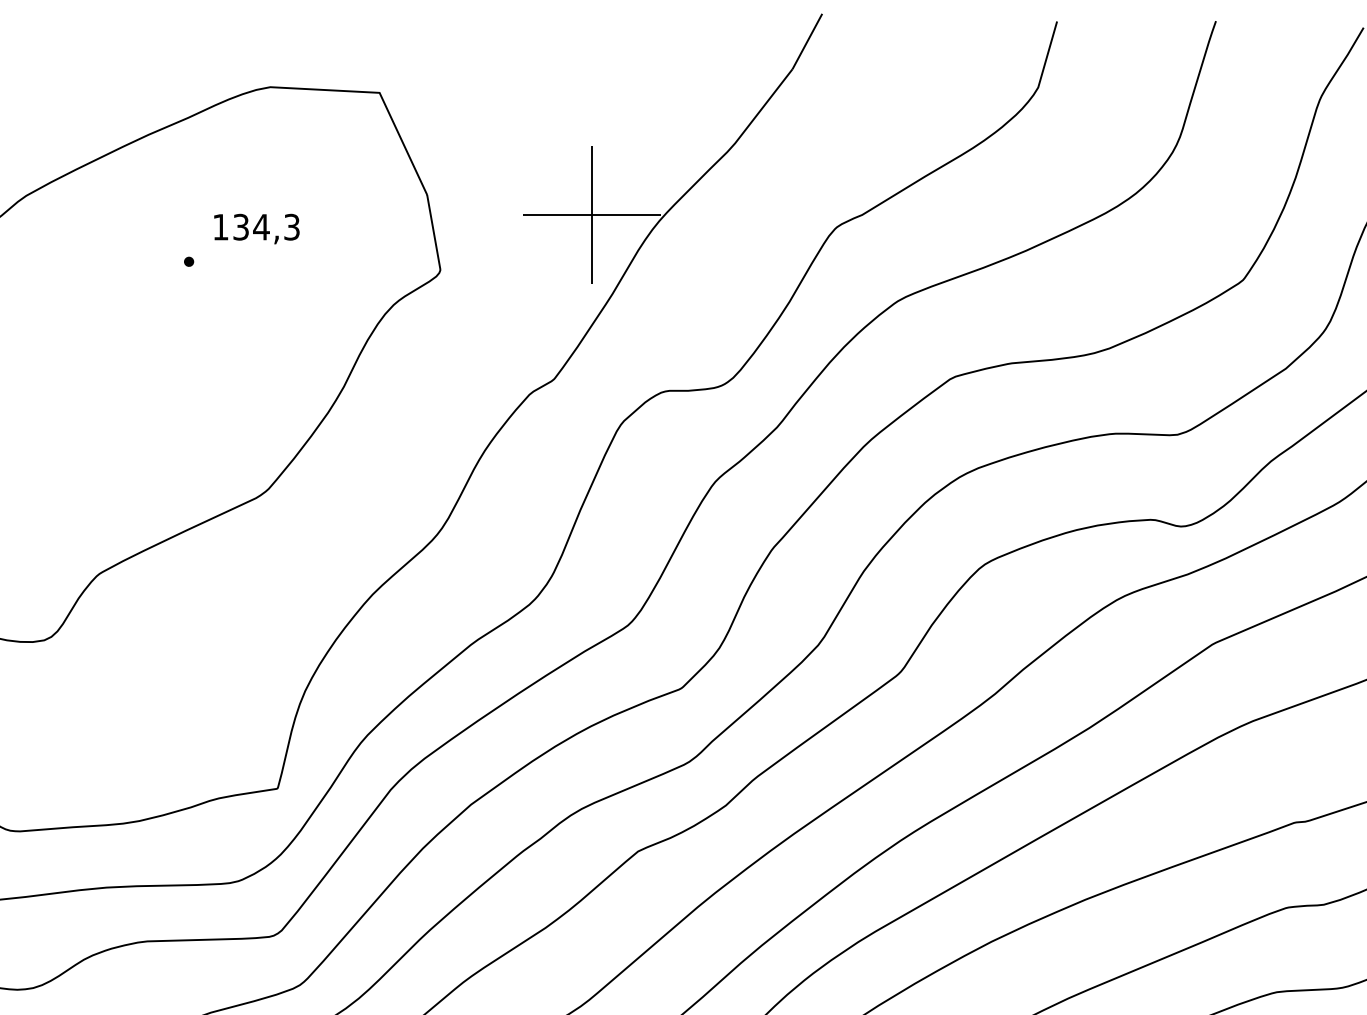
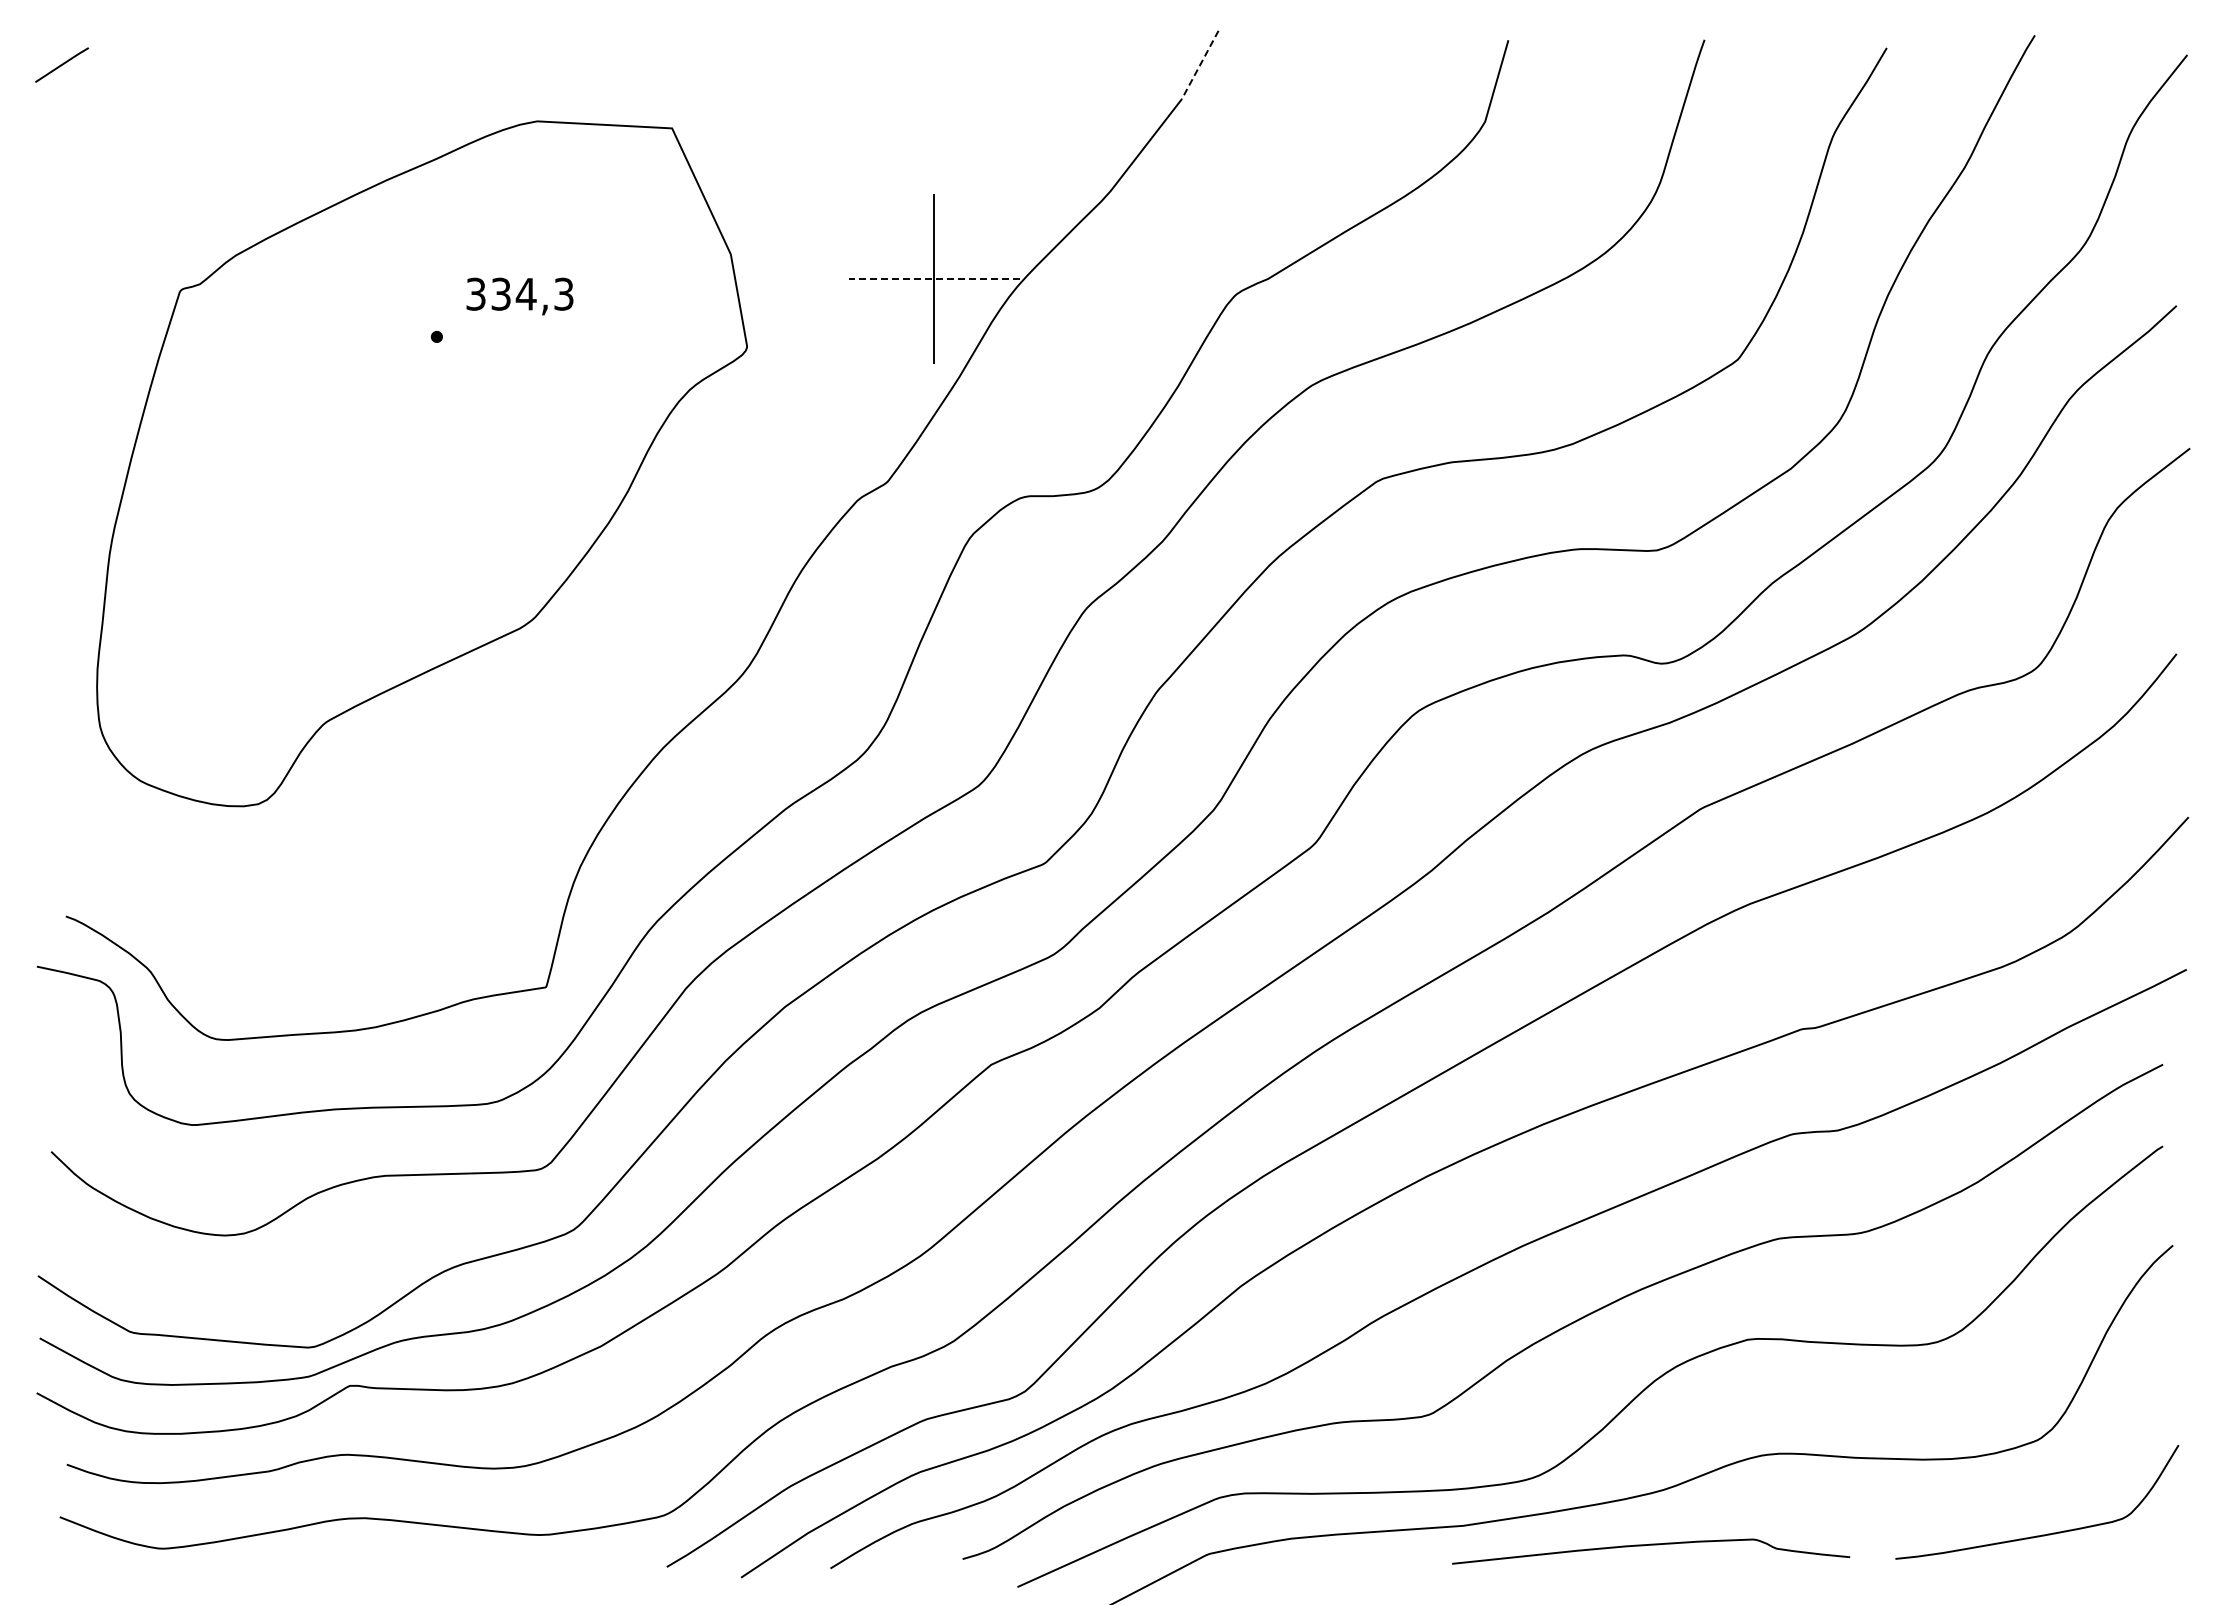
line: (807, 41) -> (1200, 65), solid -> dashed
line: (591, 215) -> (933, 279), solid -> dashed
text: (220, 226) -> (475, 293), 134,3 -> 334,3

